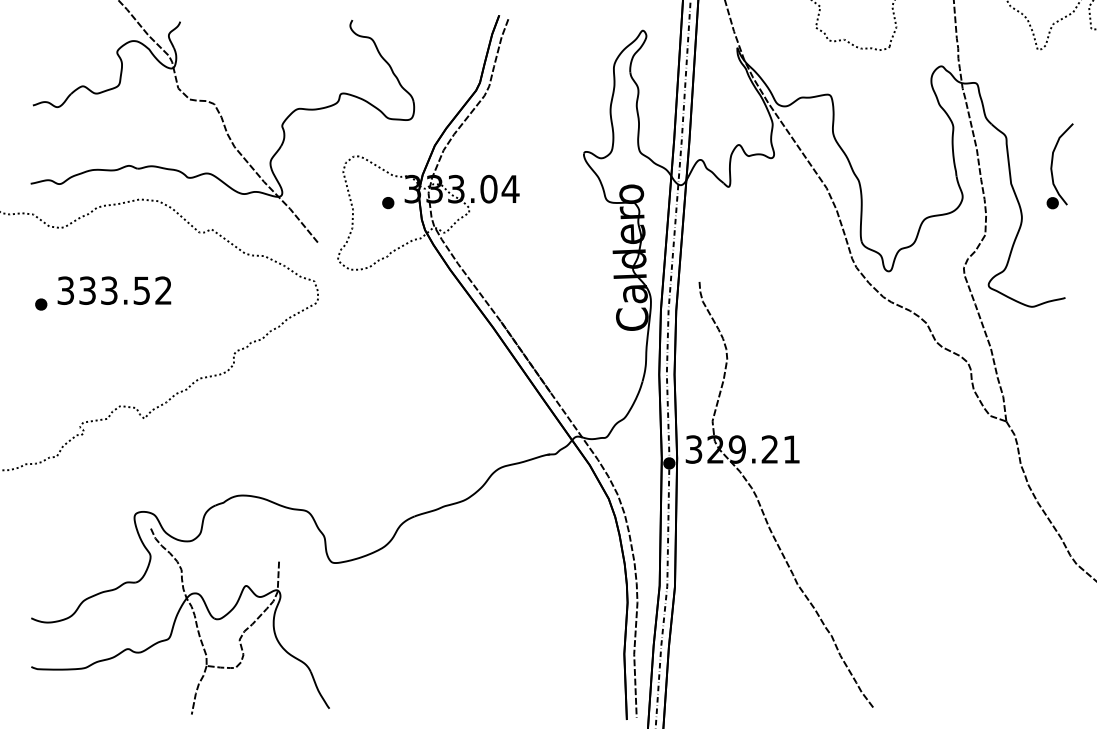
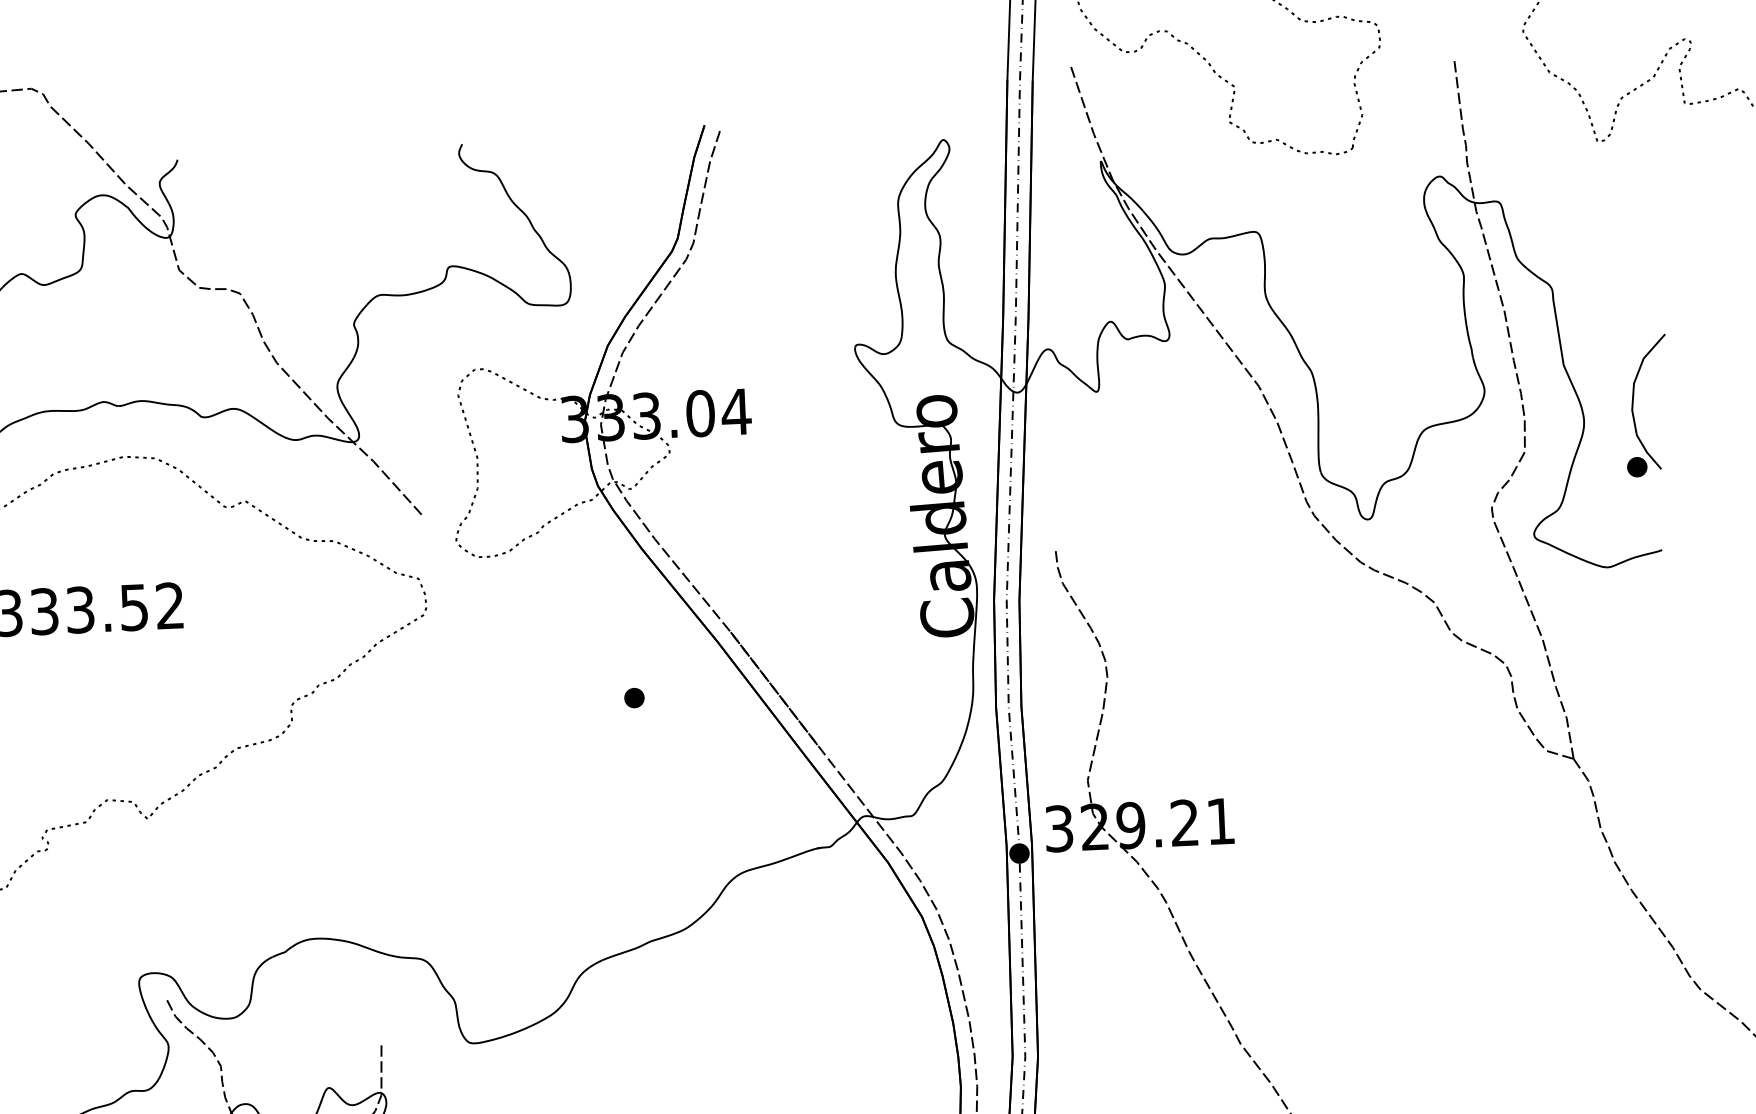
part: (1052, 166) -> (1634, 406), moved
part: (388, 203) -> (634, 698), moved

